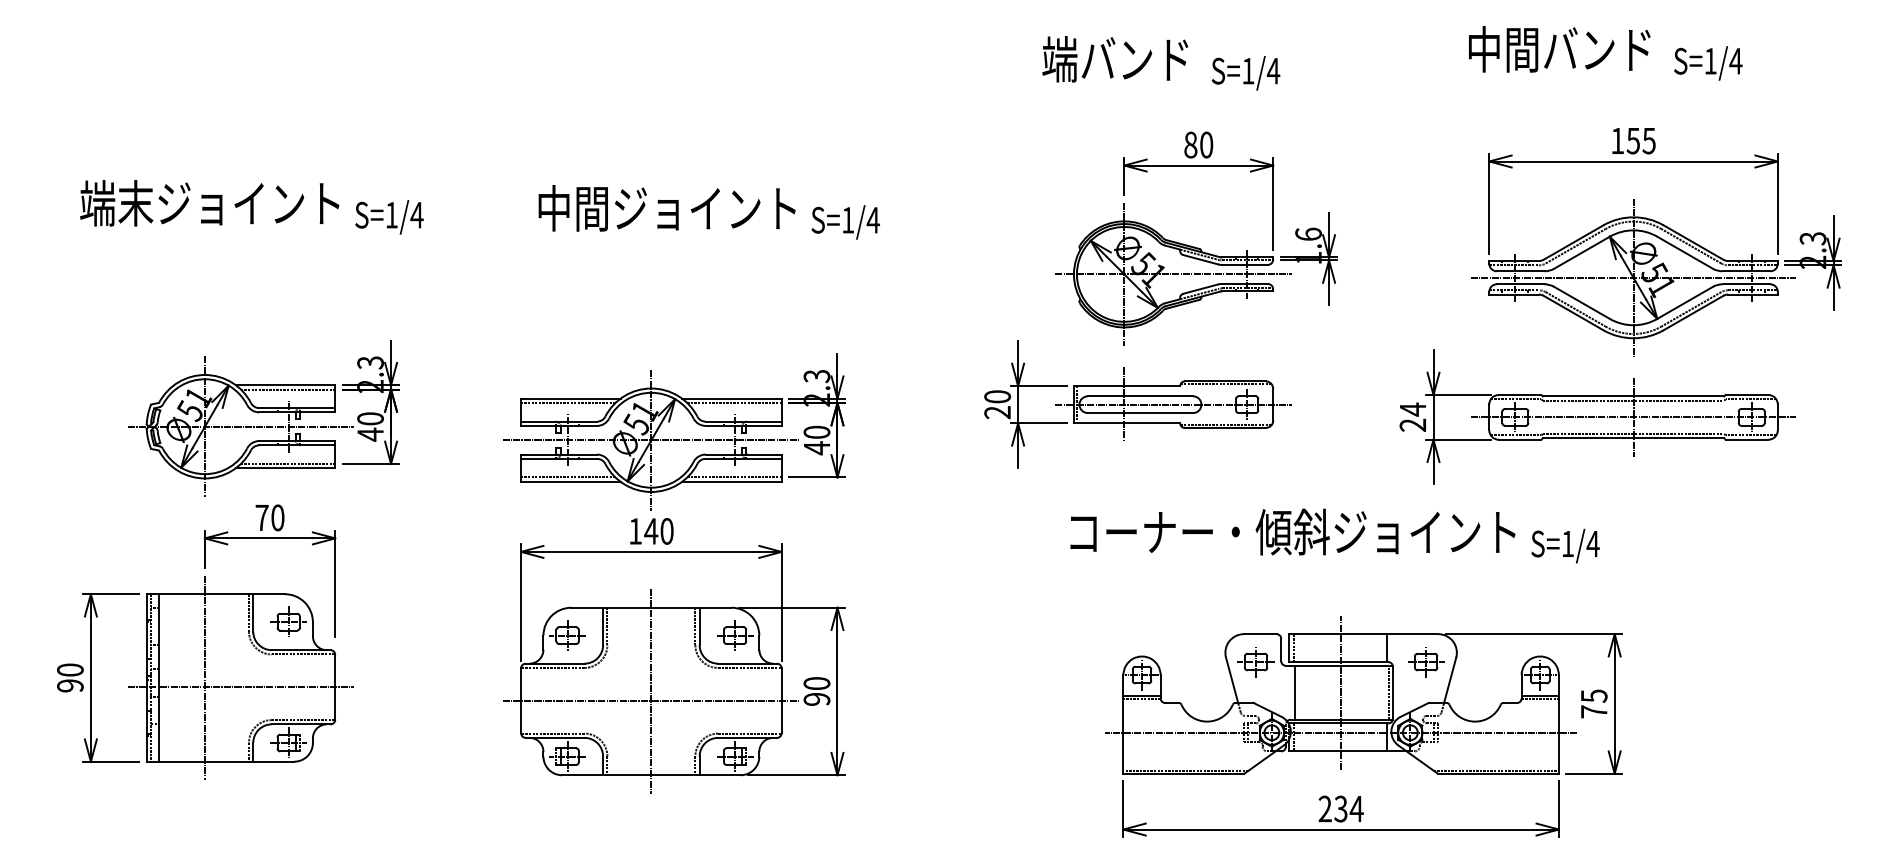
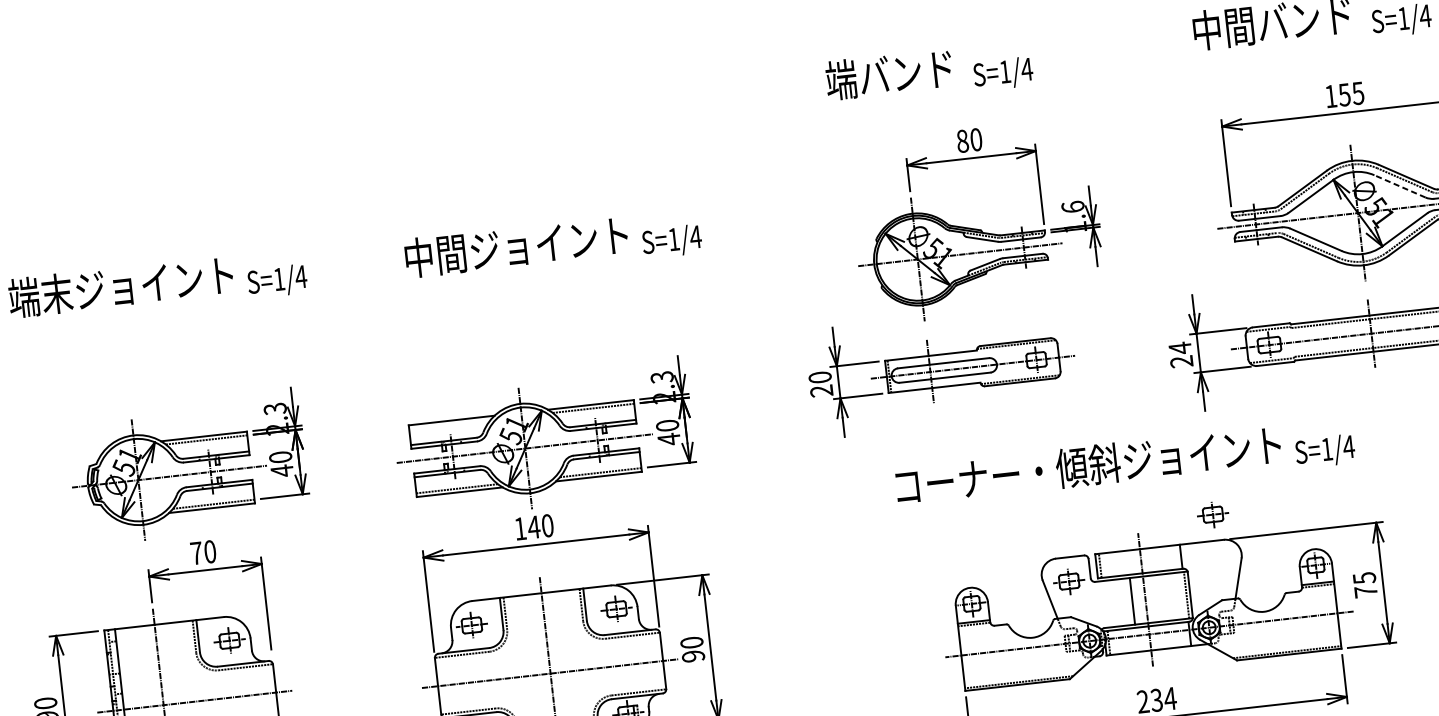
line: (1684, 252) -> (1399, 186), solid -> dashed
line: (568, 403) -> (450, 424), removed
part: (1426, 662) -> (1213, 515), moved
line: (1294, 692) -> (1132, 601), moved

